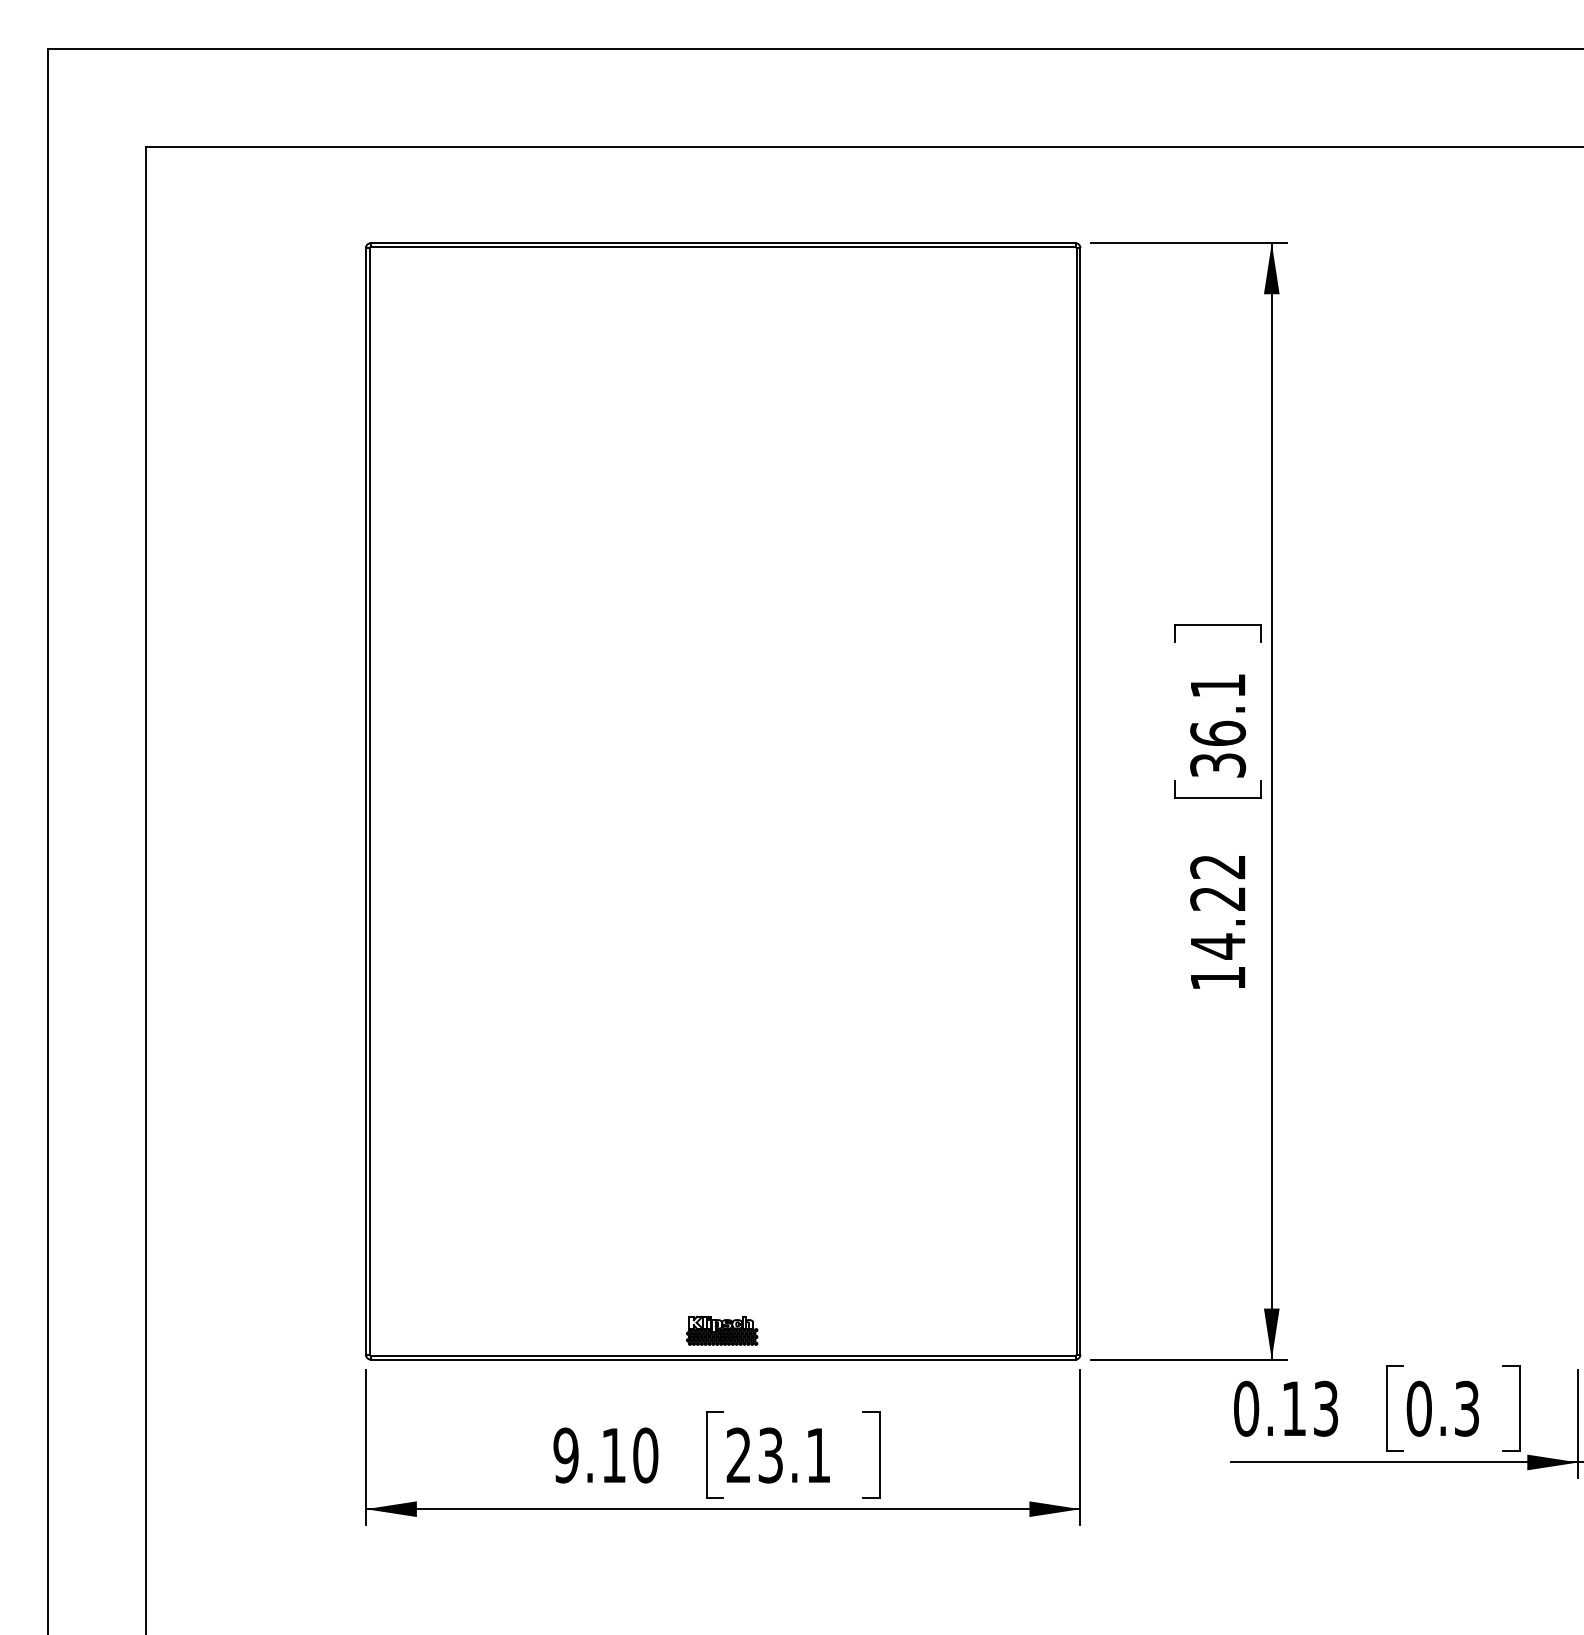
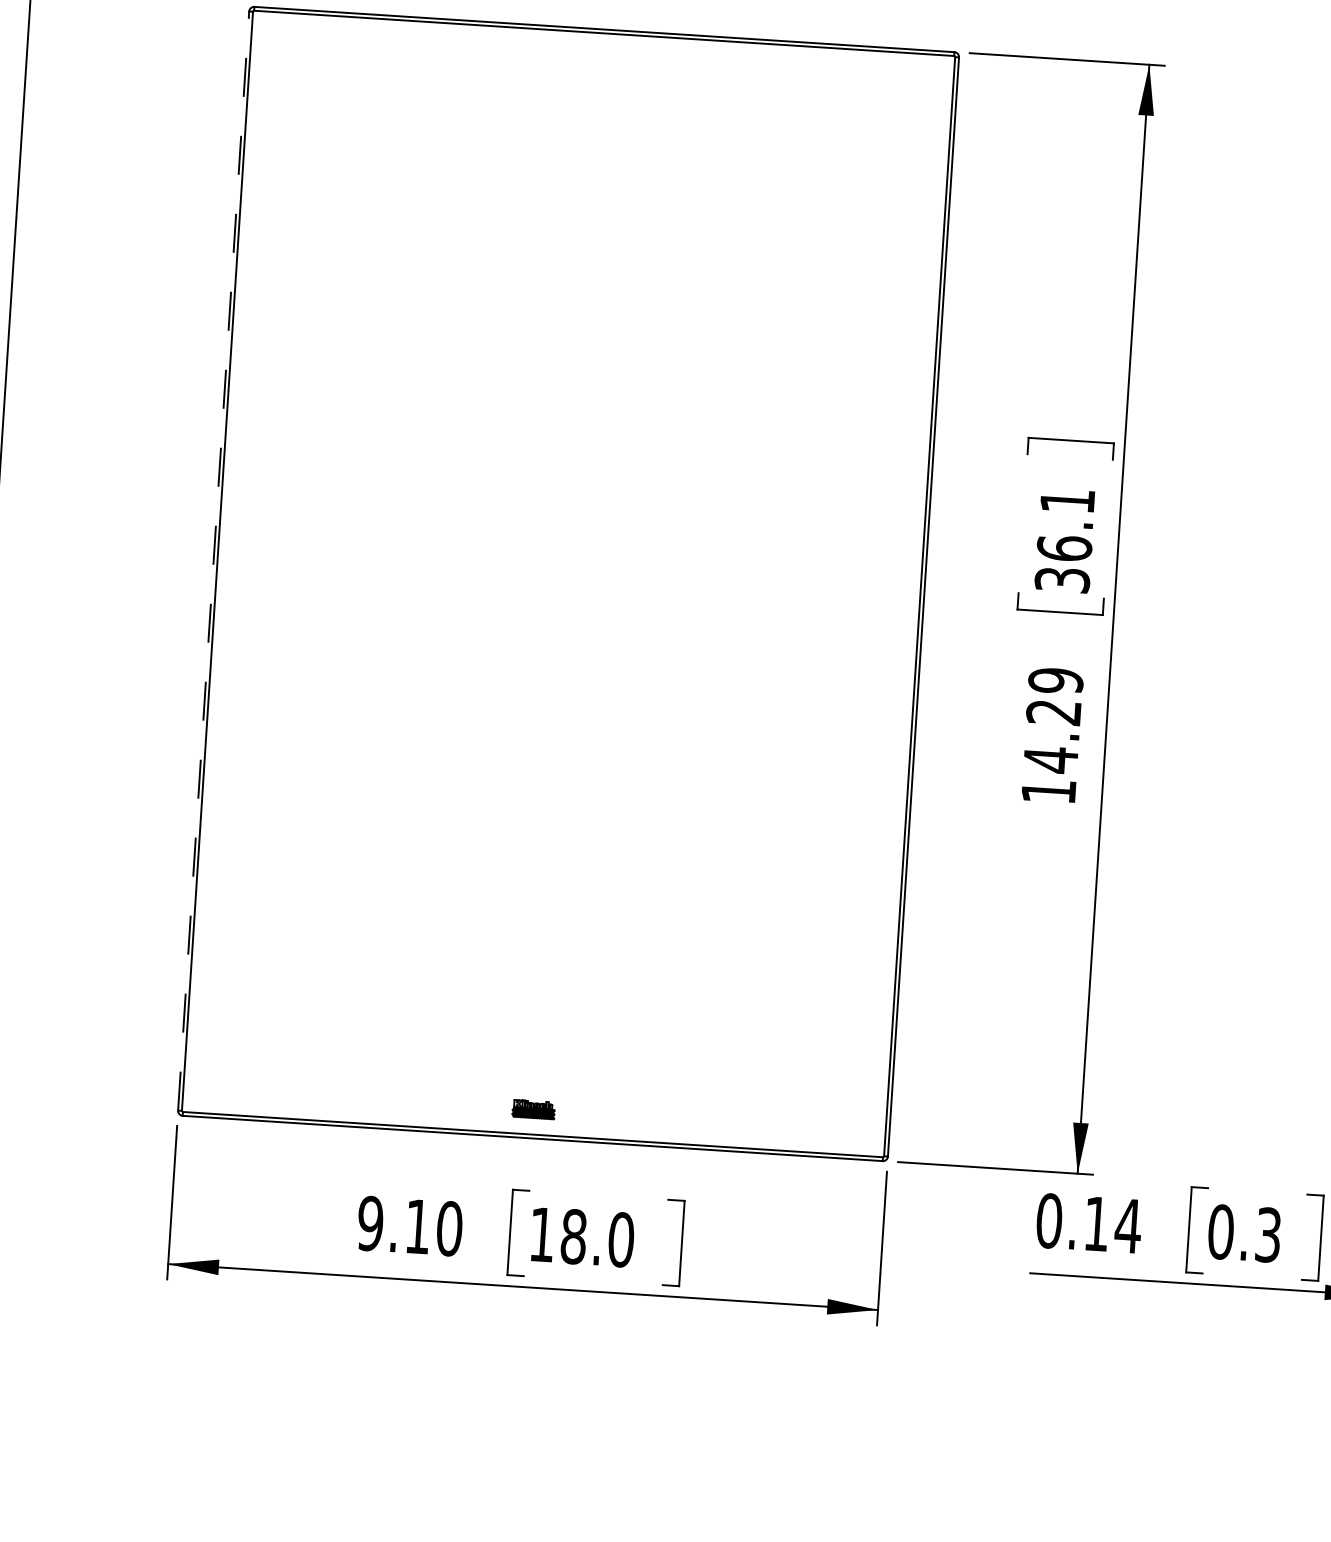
line: (365, 800) -> (213, 560), solid -> dashed
text: (1218, 866) -> (1056, 680), 14.22 -> 14.29
part: (722, 1330) -> (533, 1109), size x0.6
text: (1325, 1408) -> (1127, 1225), 0.13 -> 0.14
text: (778, 1455) -> (581, 1237), 23.1 -> 18.0

